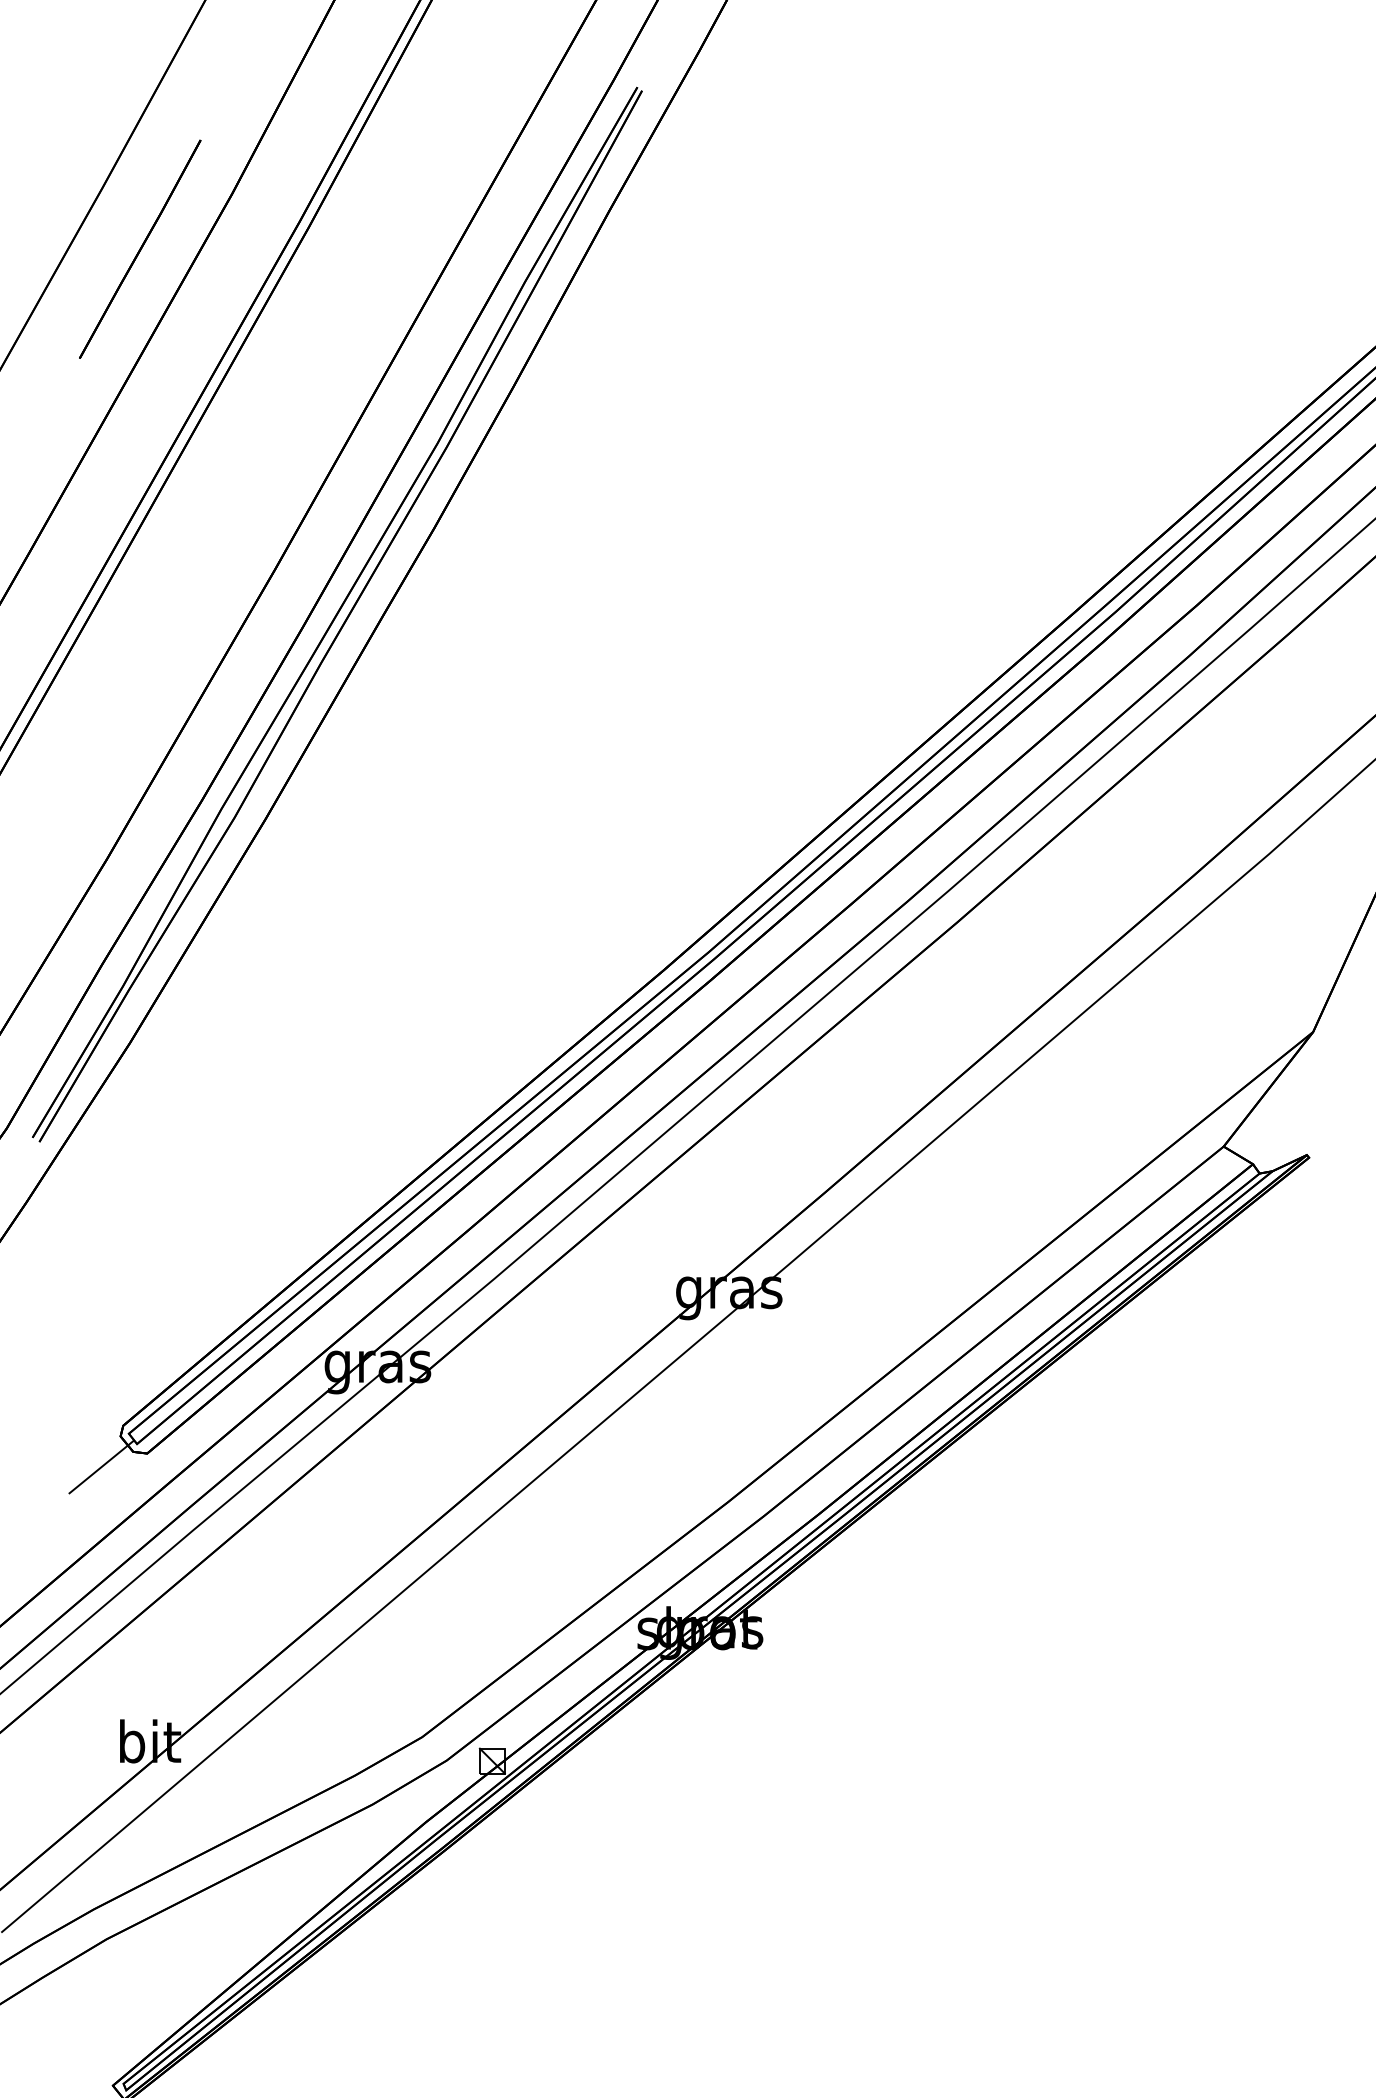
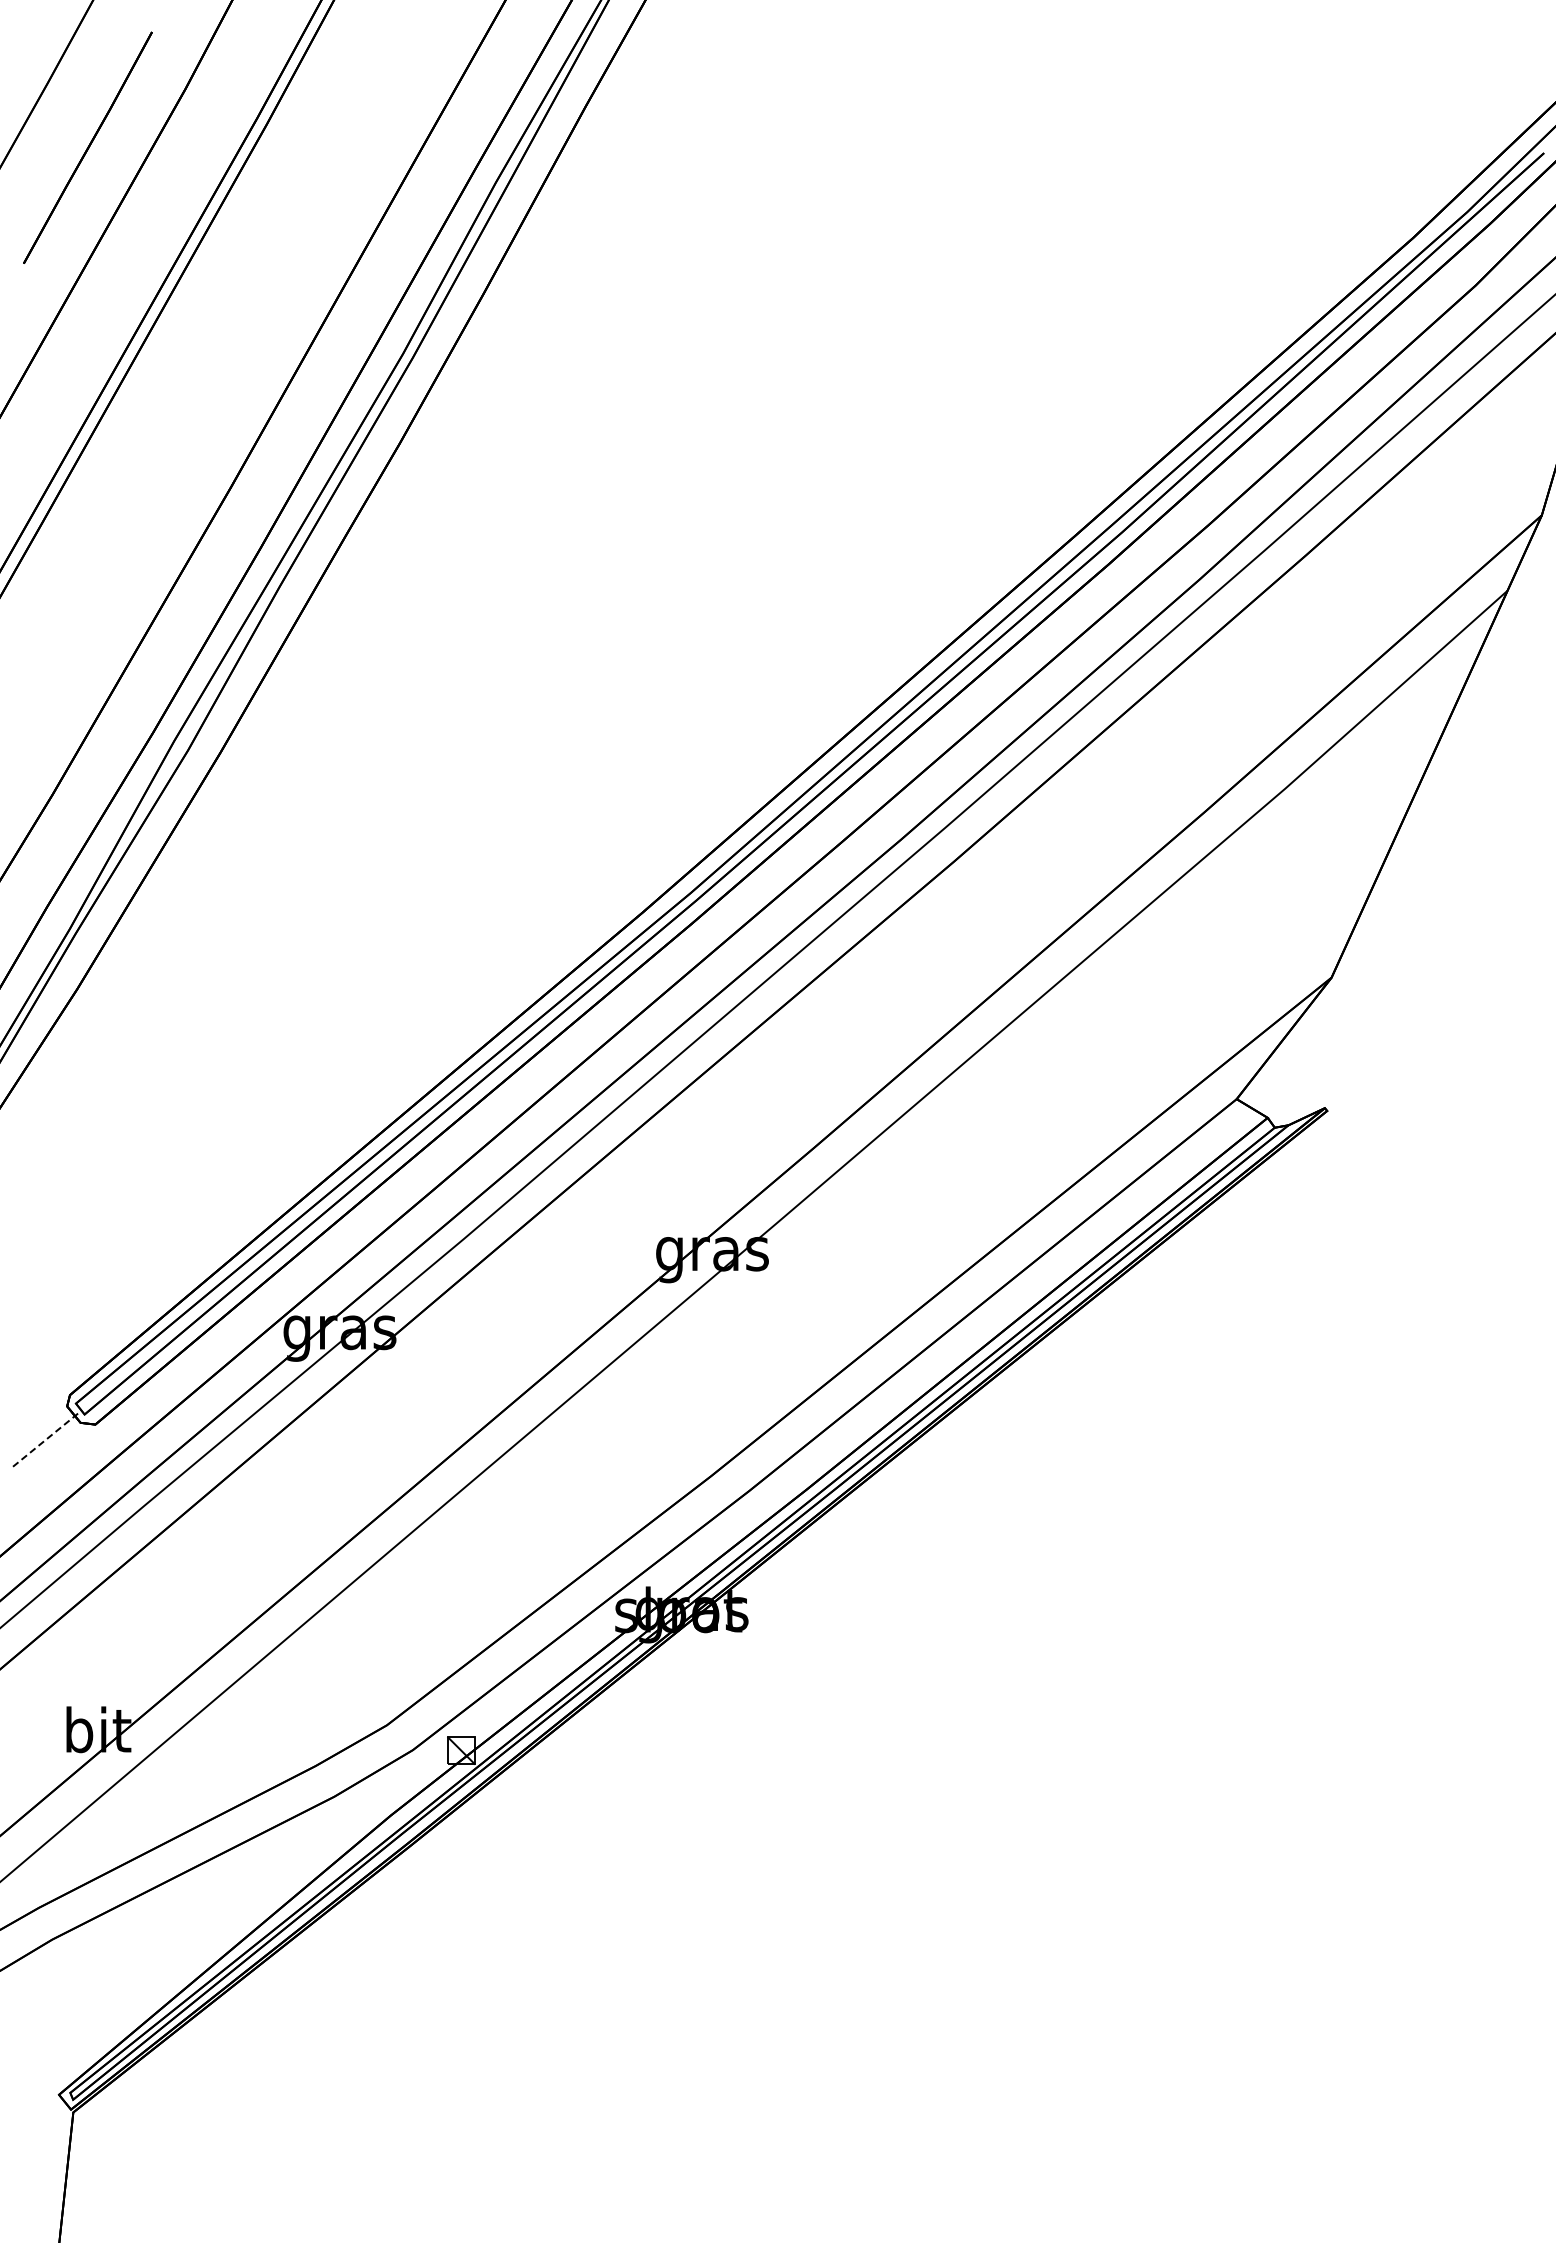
line: (101, 1467) -> (46, 1439), solid -> dashed

